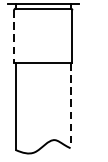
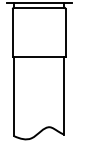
line: (13, 36) -> (12, 33), dashed -> solid
line: (71, 105) -> (64, 95), dashed -> solid

